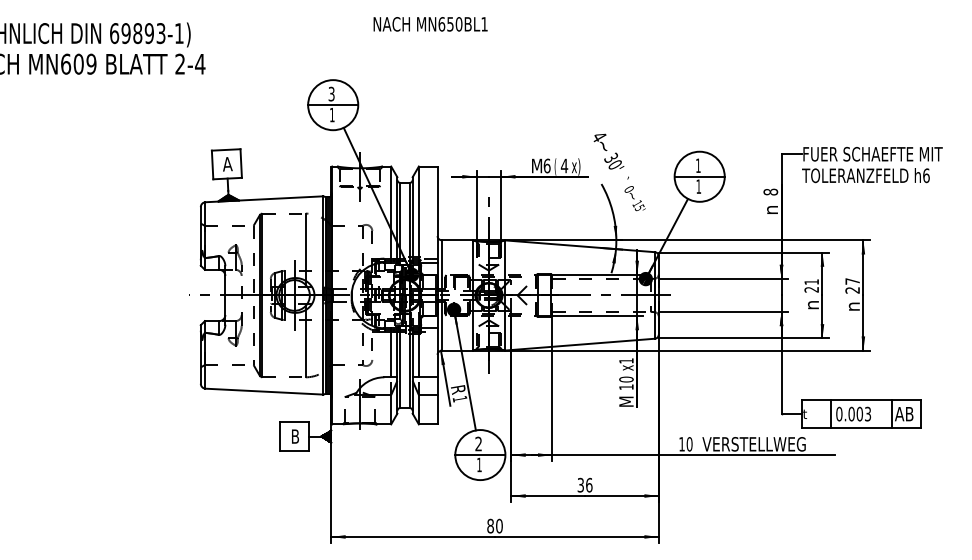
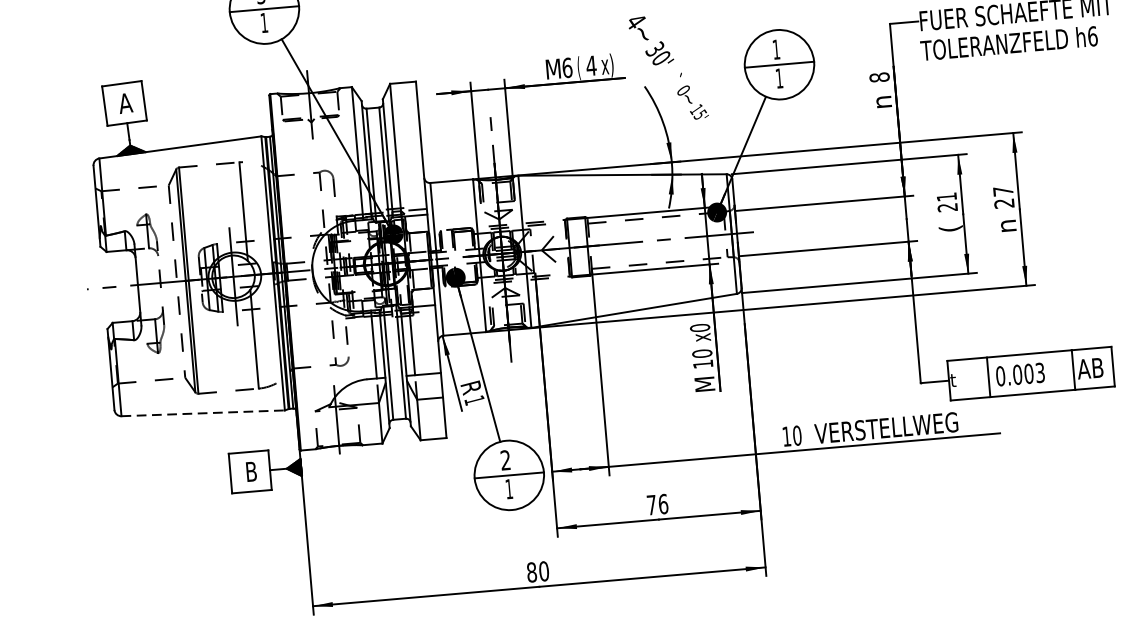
text: (812, 305) -> (950, 229), n -> (
text: (626, 360) -> (700, 327), x1 -> x0
line: (264, 391) -> (203, 413), solid -> dashed
text: (580, 484) -> (651, 504), 36 -> 76

